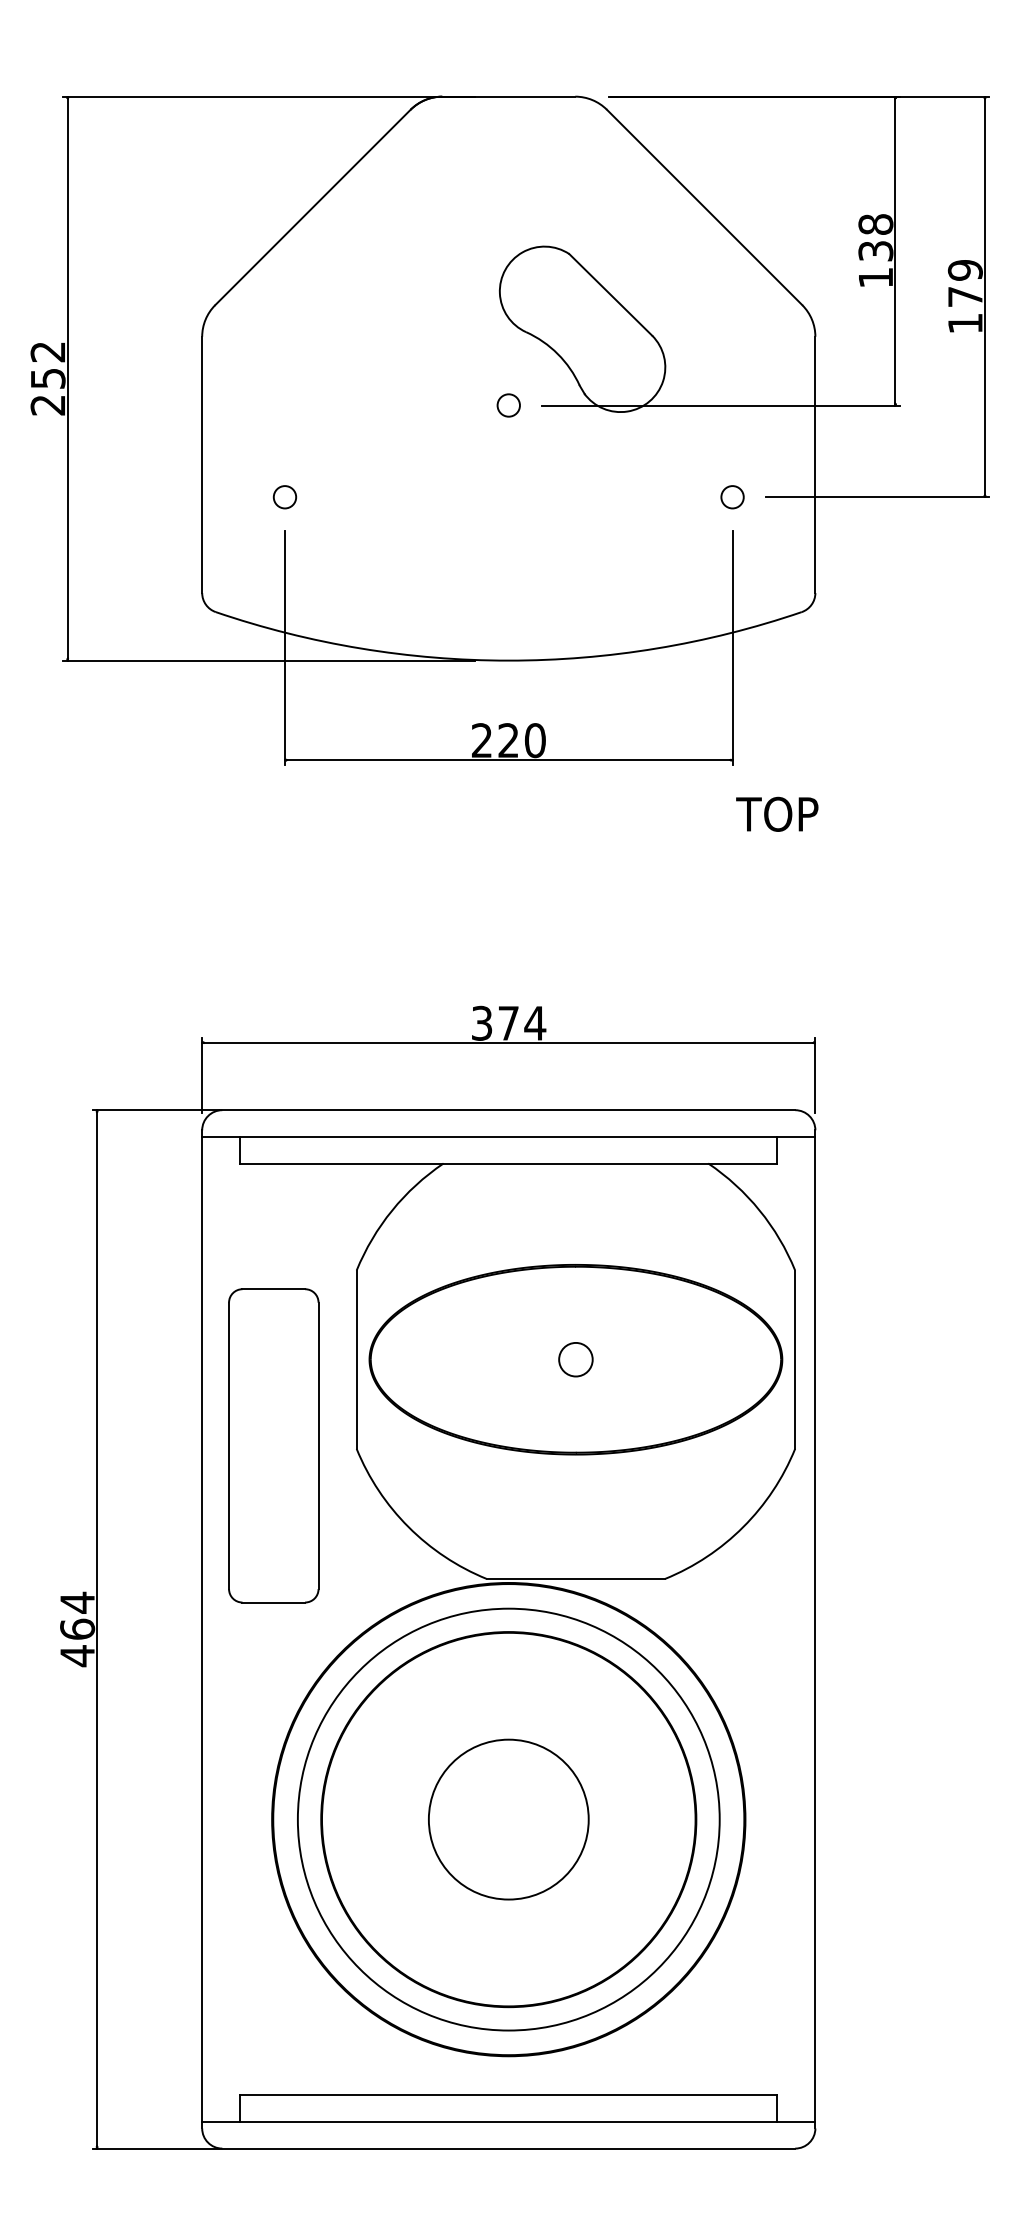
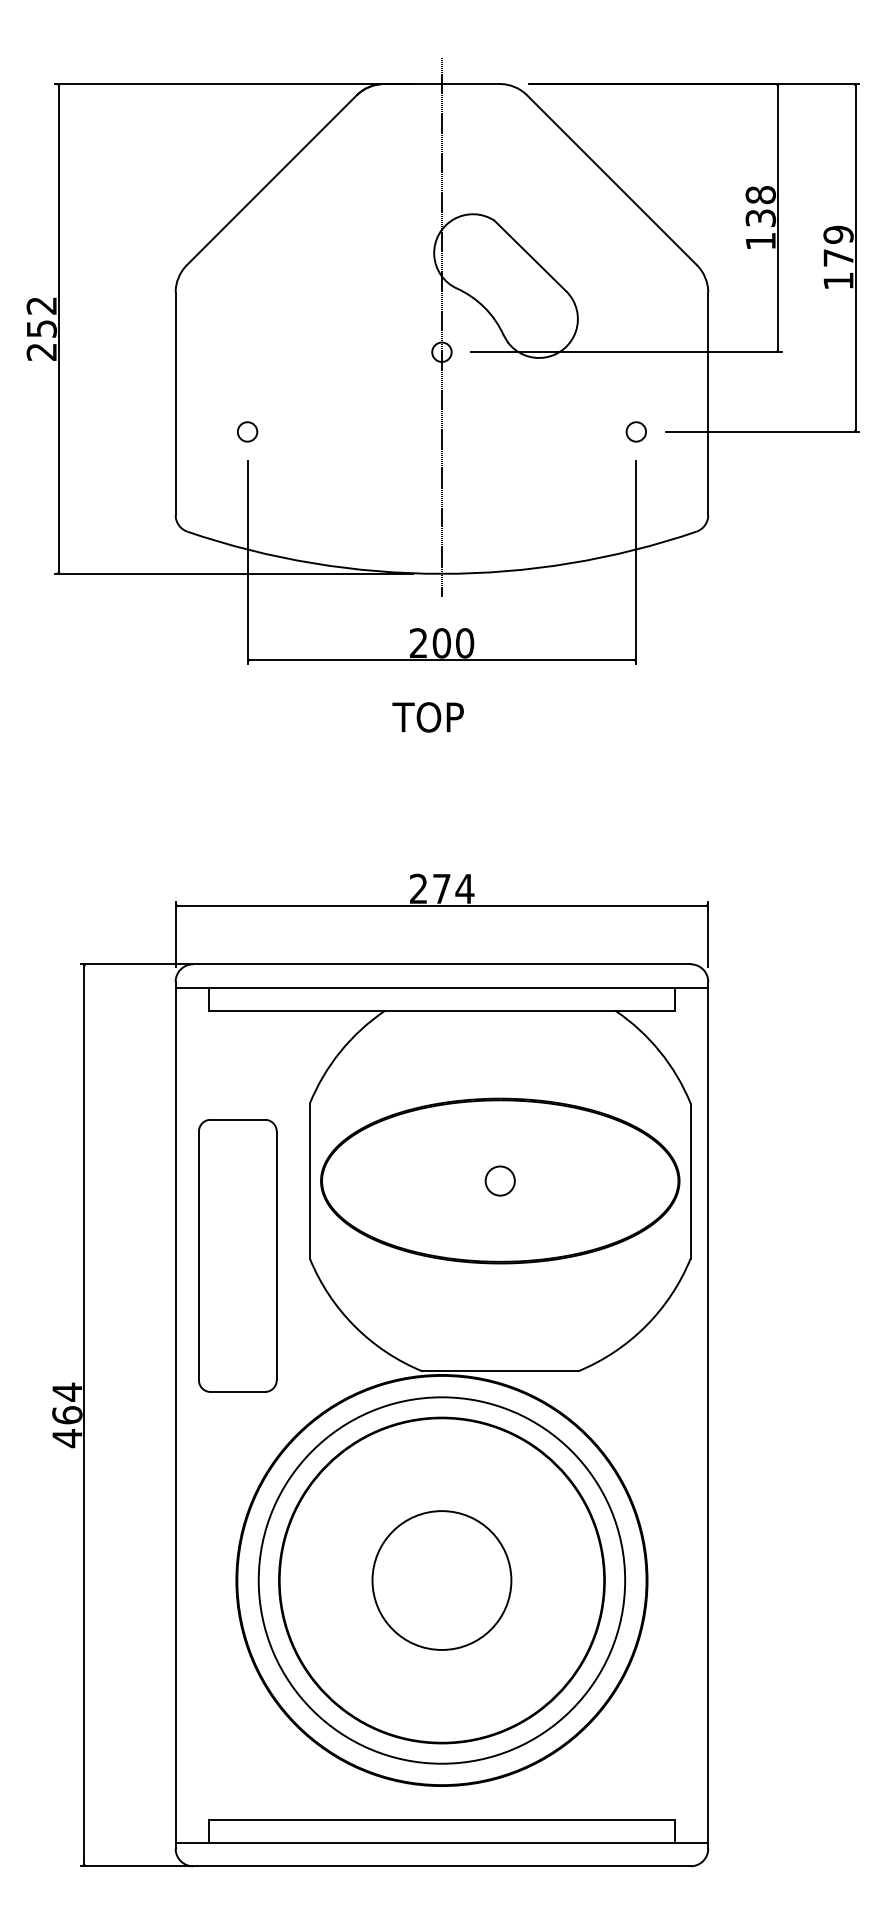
line: (508, 377) -> (441, 327), added
text: (508, 740) -> (441, 643), 220 -> 200
text: (776, 814) -> (427, 717), moved
text: (481, 1024) -> (418, 889), 374 -> 274

